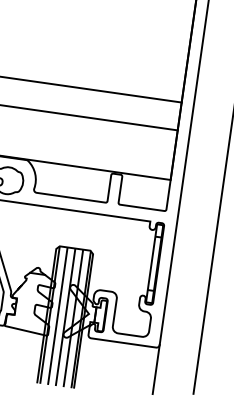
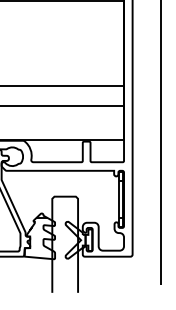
hatch: (65, 316) -> (65, 244), removed
line: (156, 369) -> (132, 271), removed

